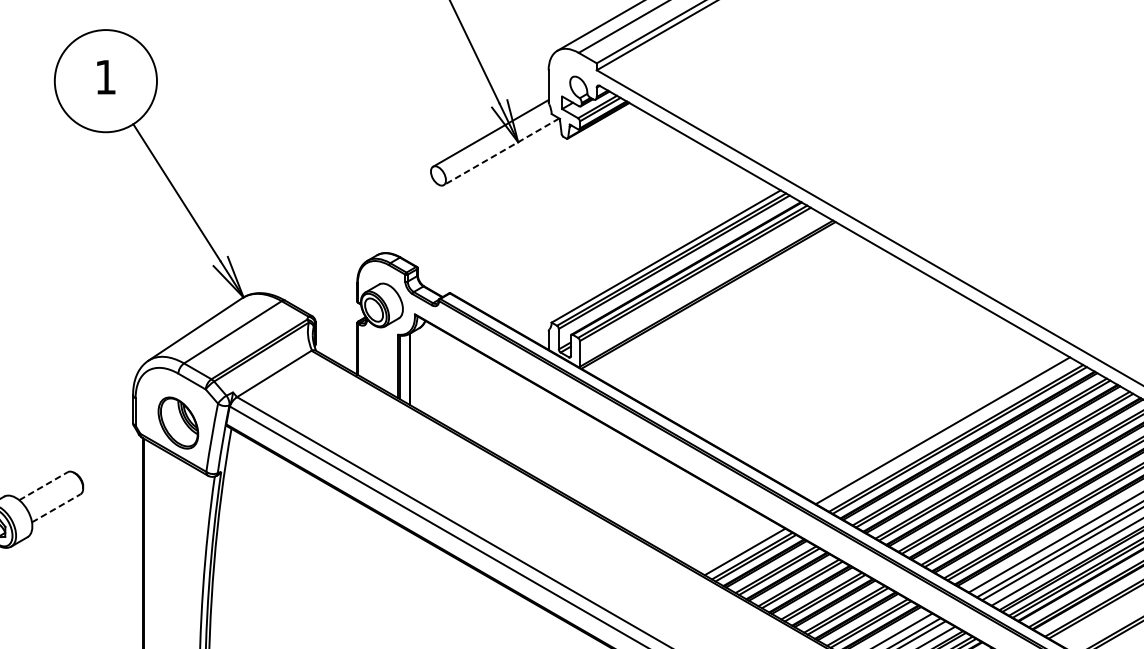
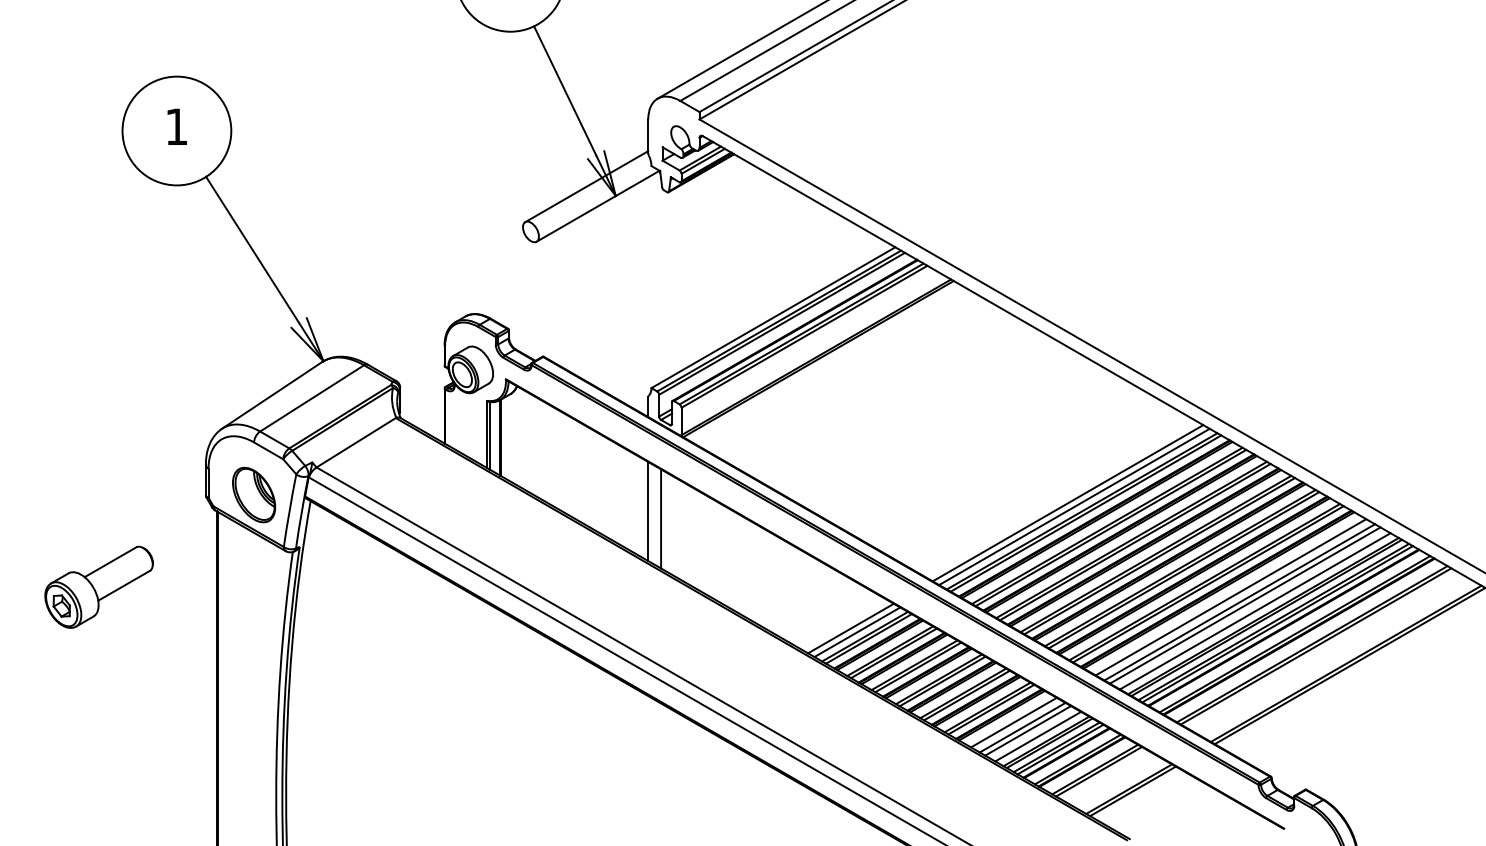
line: (501, 152) -> (598, 206), dashed -> solid
line: (949, 433) -> (1074, 506), added
line: (548, 438) -> (648, 511), added
line: (561, 445) -> (661, 518), added
line: (43, 486) -> (110, 562), dashed -> solid
line: (56, 508) -> (124, 585), dashed -> solid
line: (738, 548) -> (850, 628), added

